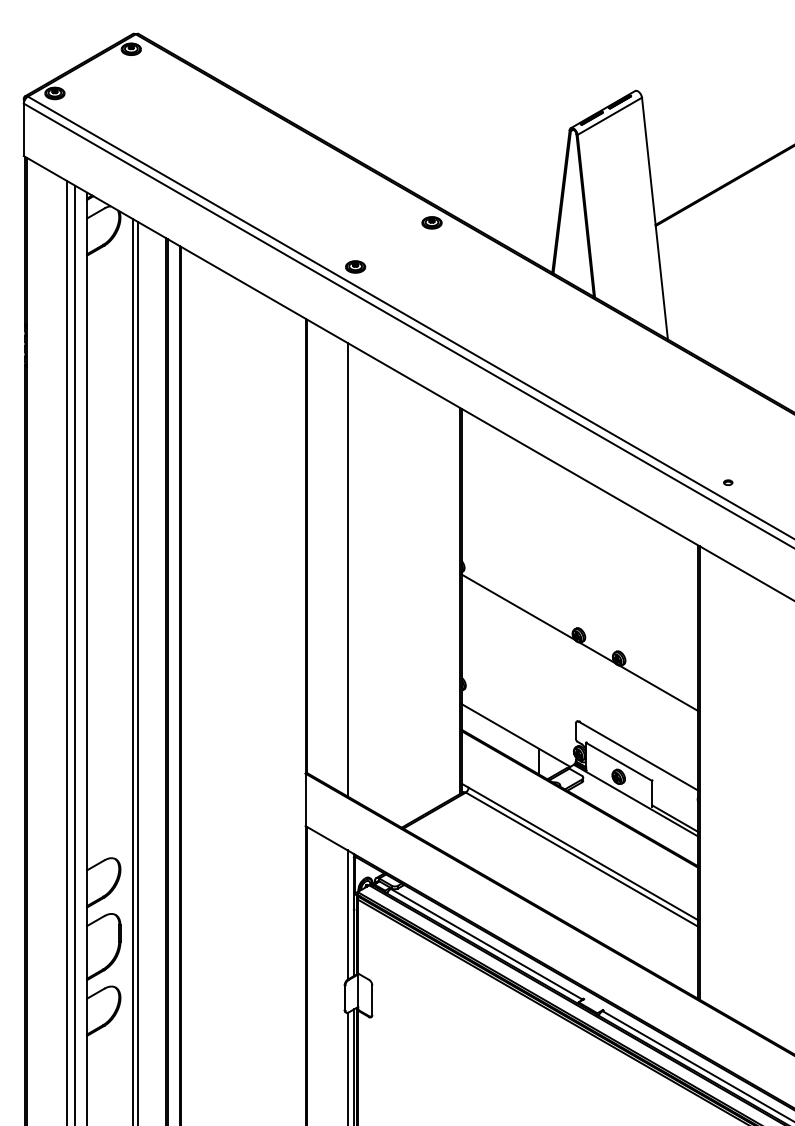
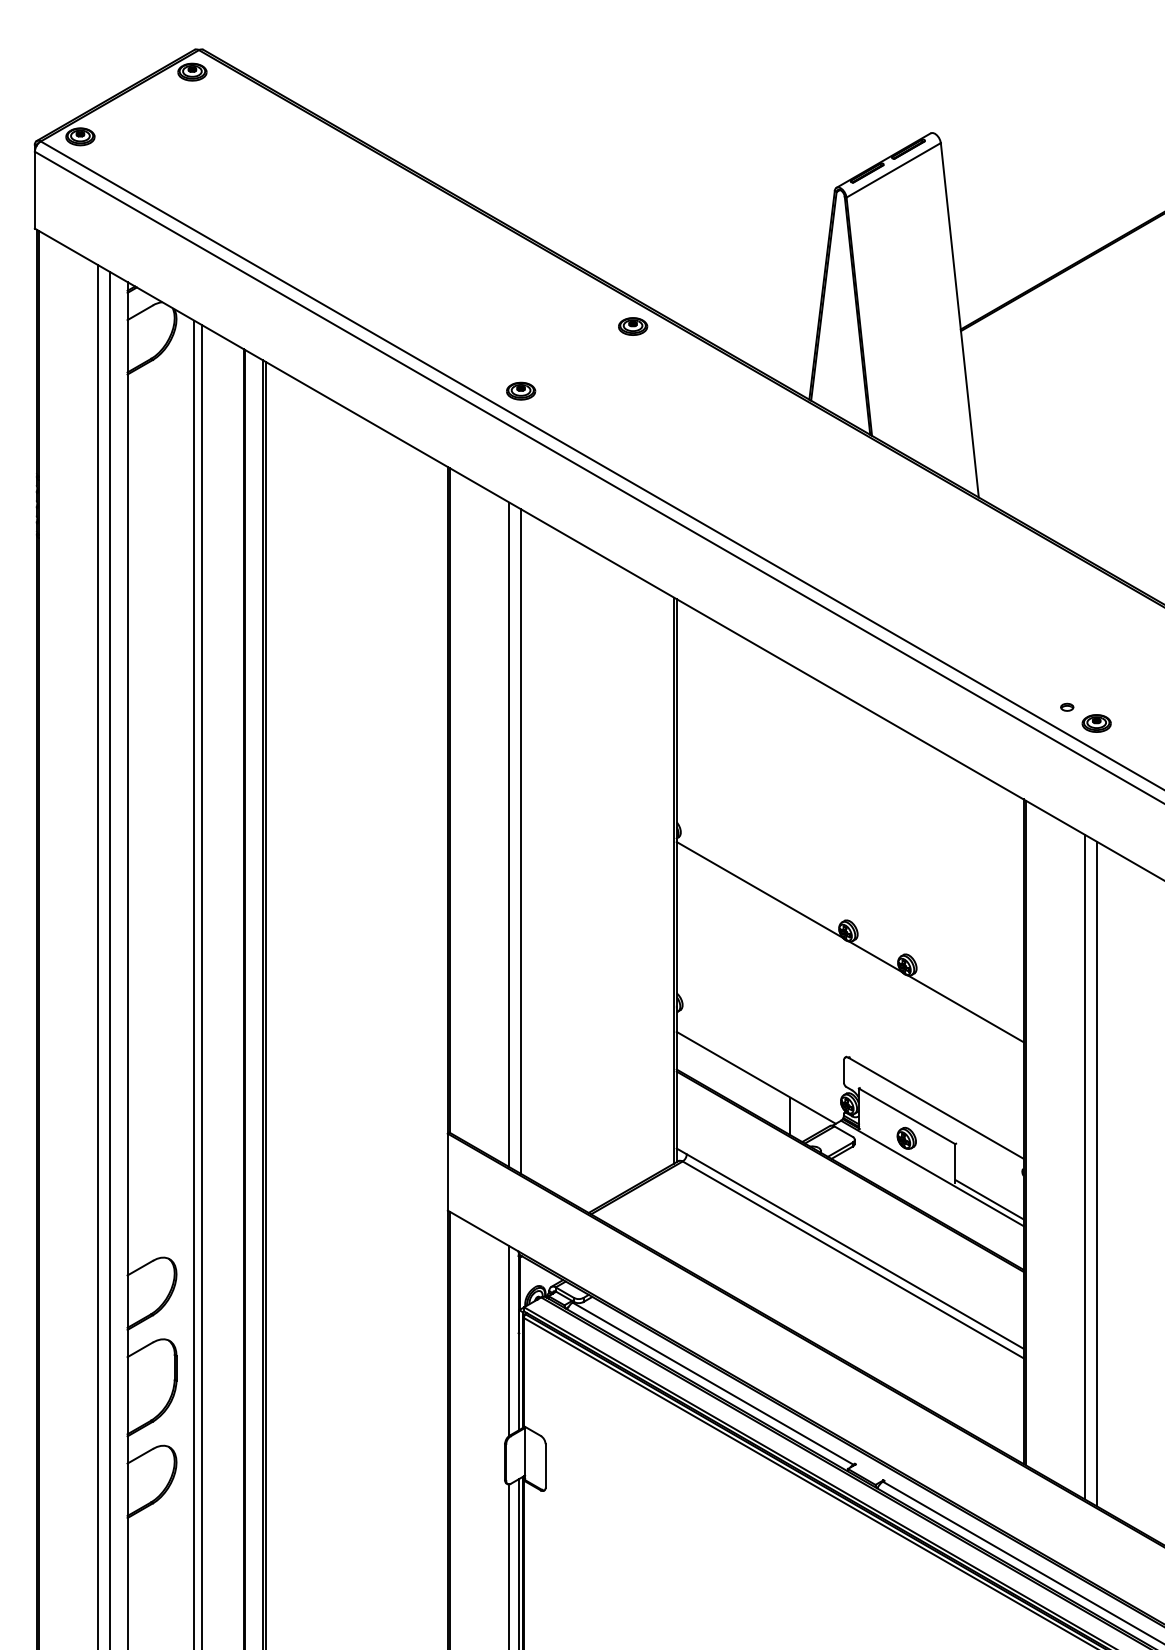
part: (747, 493) -> (1095, 723), added
line: (355, 574) -> (520, 841), added
line: (740, 796) -> (1085, 1167), added
line: (748, 800) -> (1096, 1173), added

